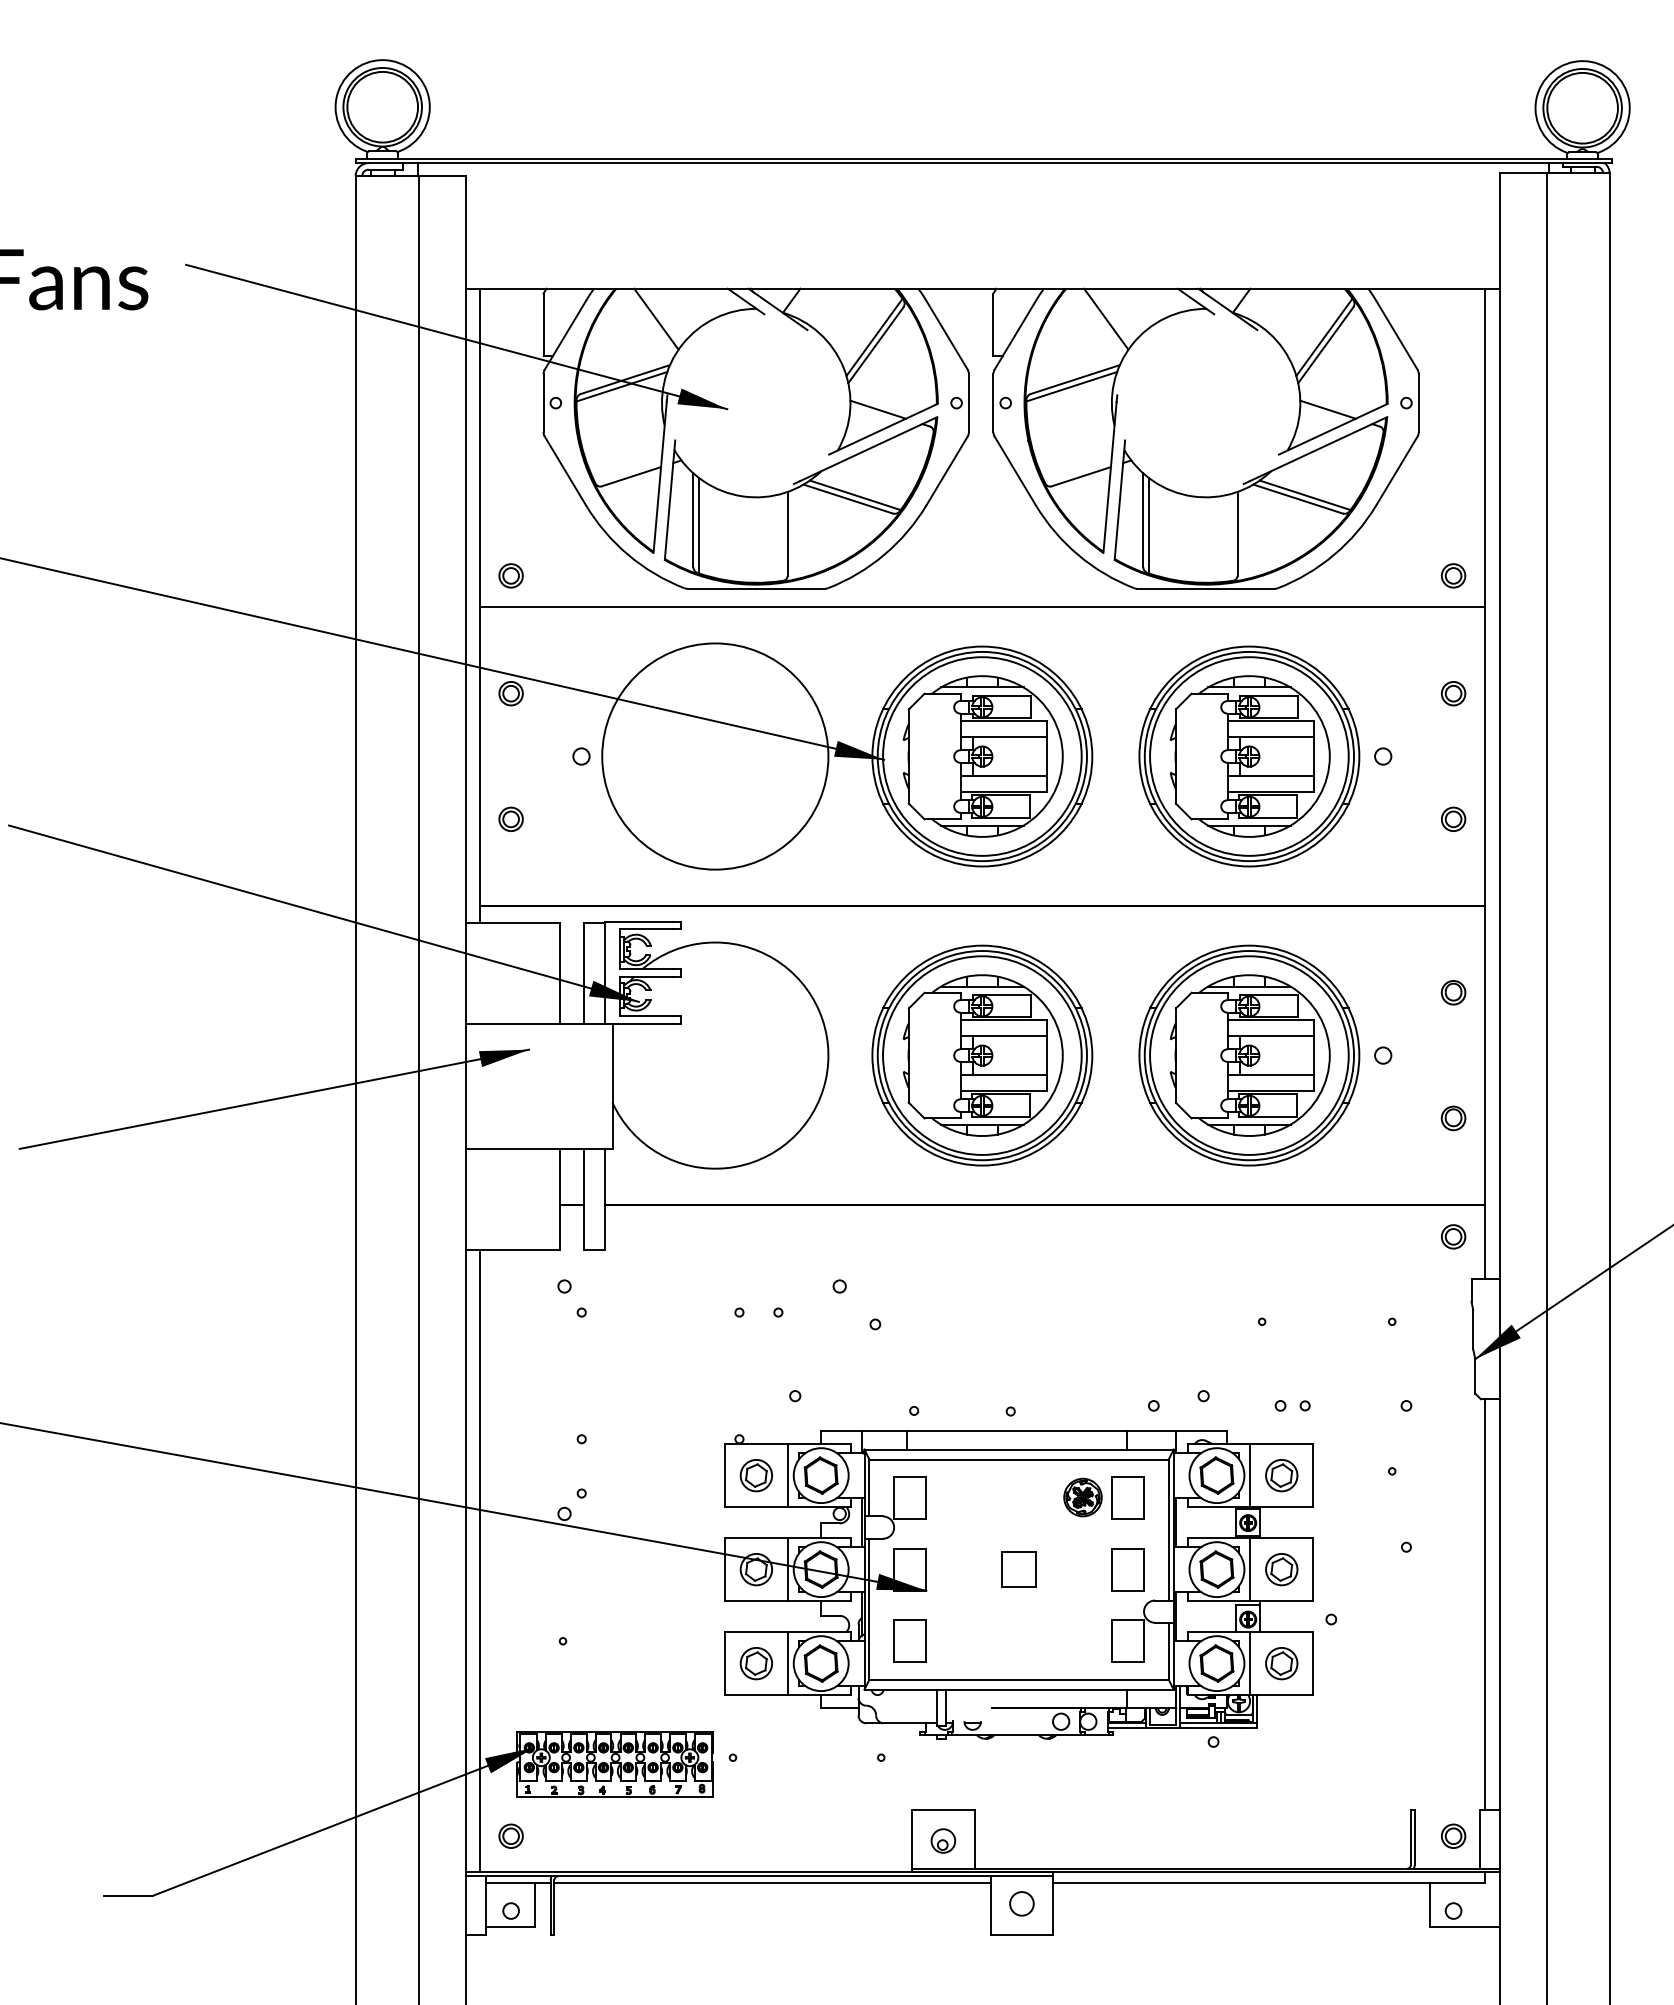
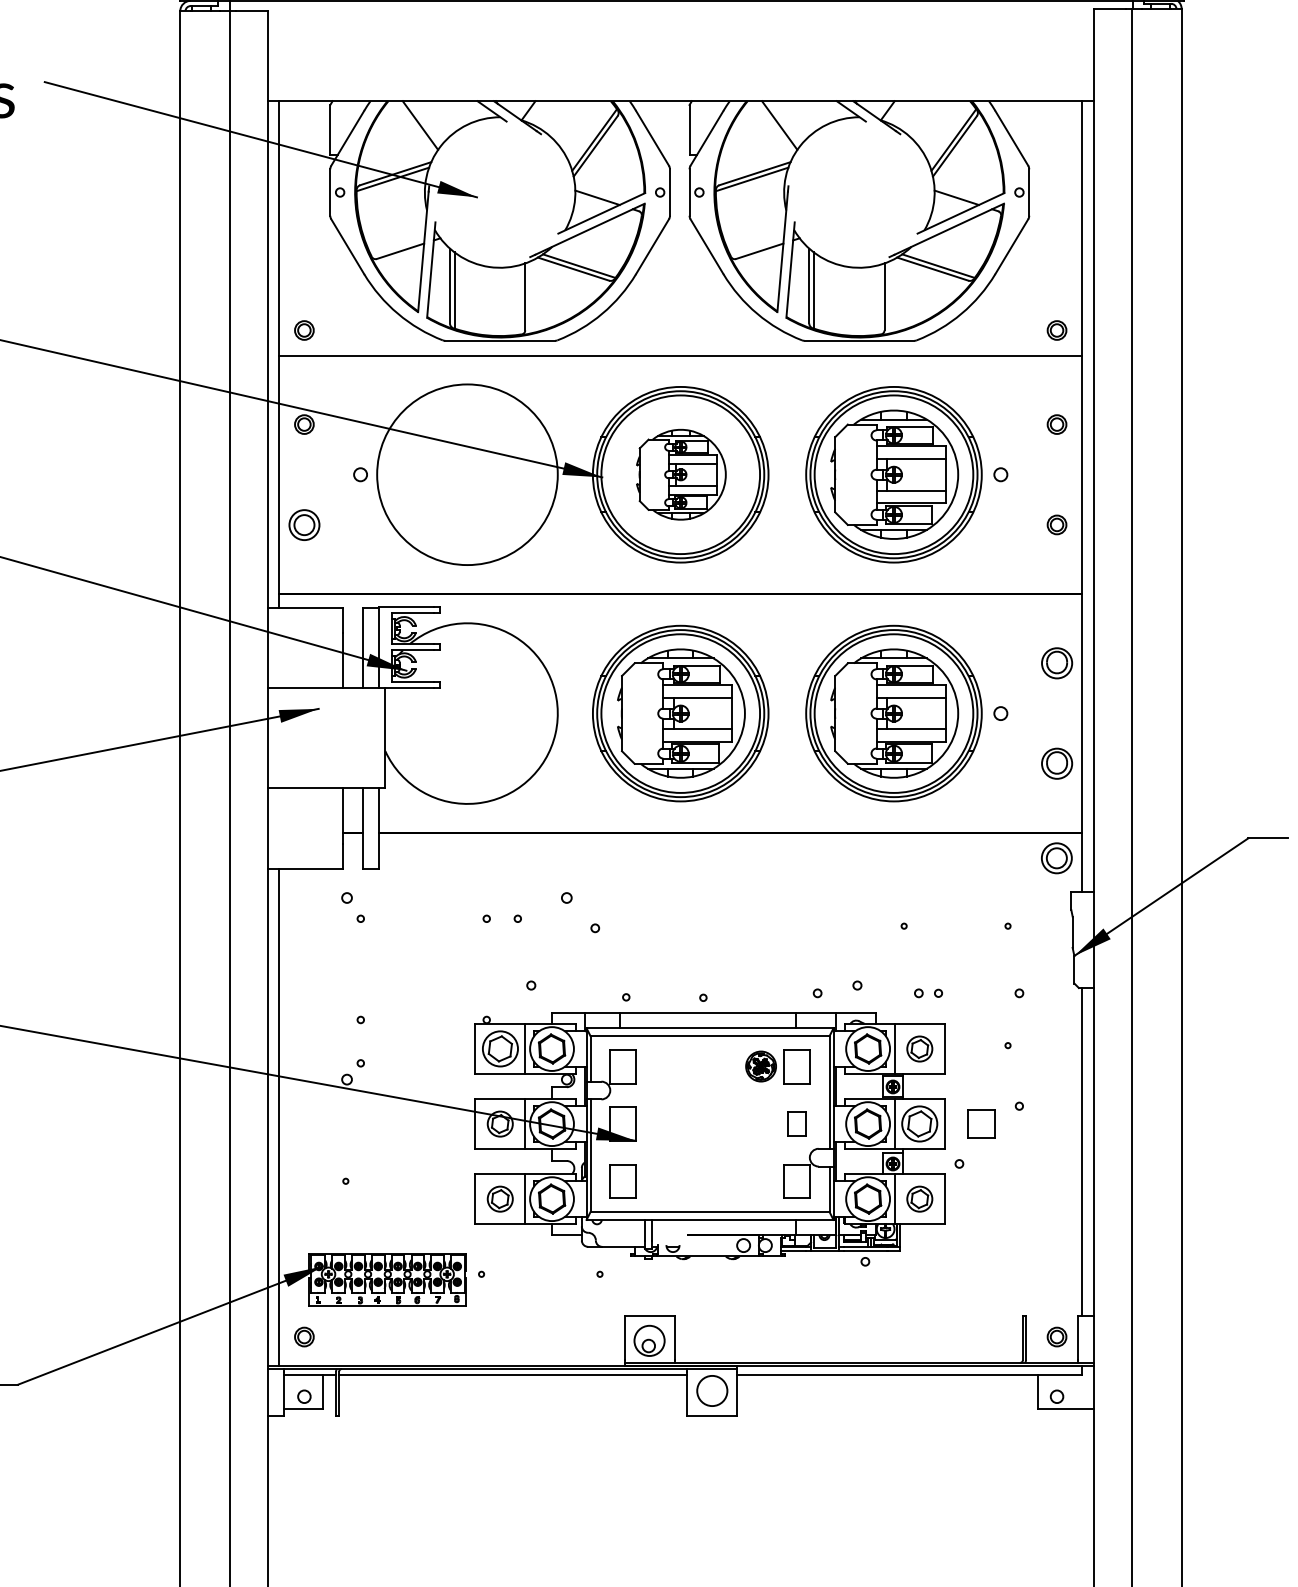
part: (982, 756) -> (680, 474), size x0.7
part: (510, 818) -> (303, 524), size x1.6
part: (1453, 992) -> (1056, 663), size x1.6
part: (1453, 1118) -> (1056, 763), size x1.6
part: (1453, 1236) -> (1056, 858), size x1.6
part: (755, 1475) -> (499, 1048), size x1.4
part: (1018, 1569) -> (981, 1124), moved
part: (1127, 1569) -> (796, 1124), size x0.7
part: (1281, 1569) -> (919, 1124), size x1.4
part: (943, 1840) -> (649, 1340), size x1.6
circle: (1021, 1903) -> (711, 1390), size x1.6

